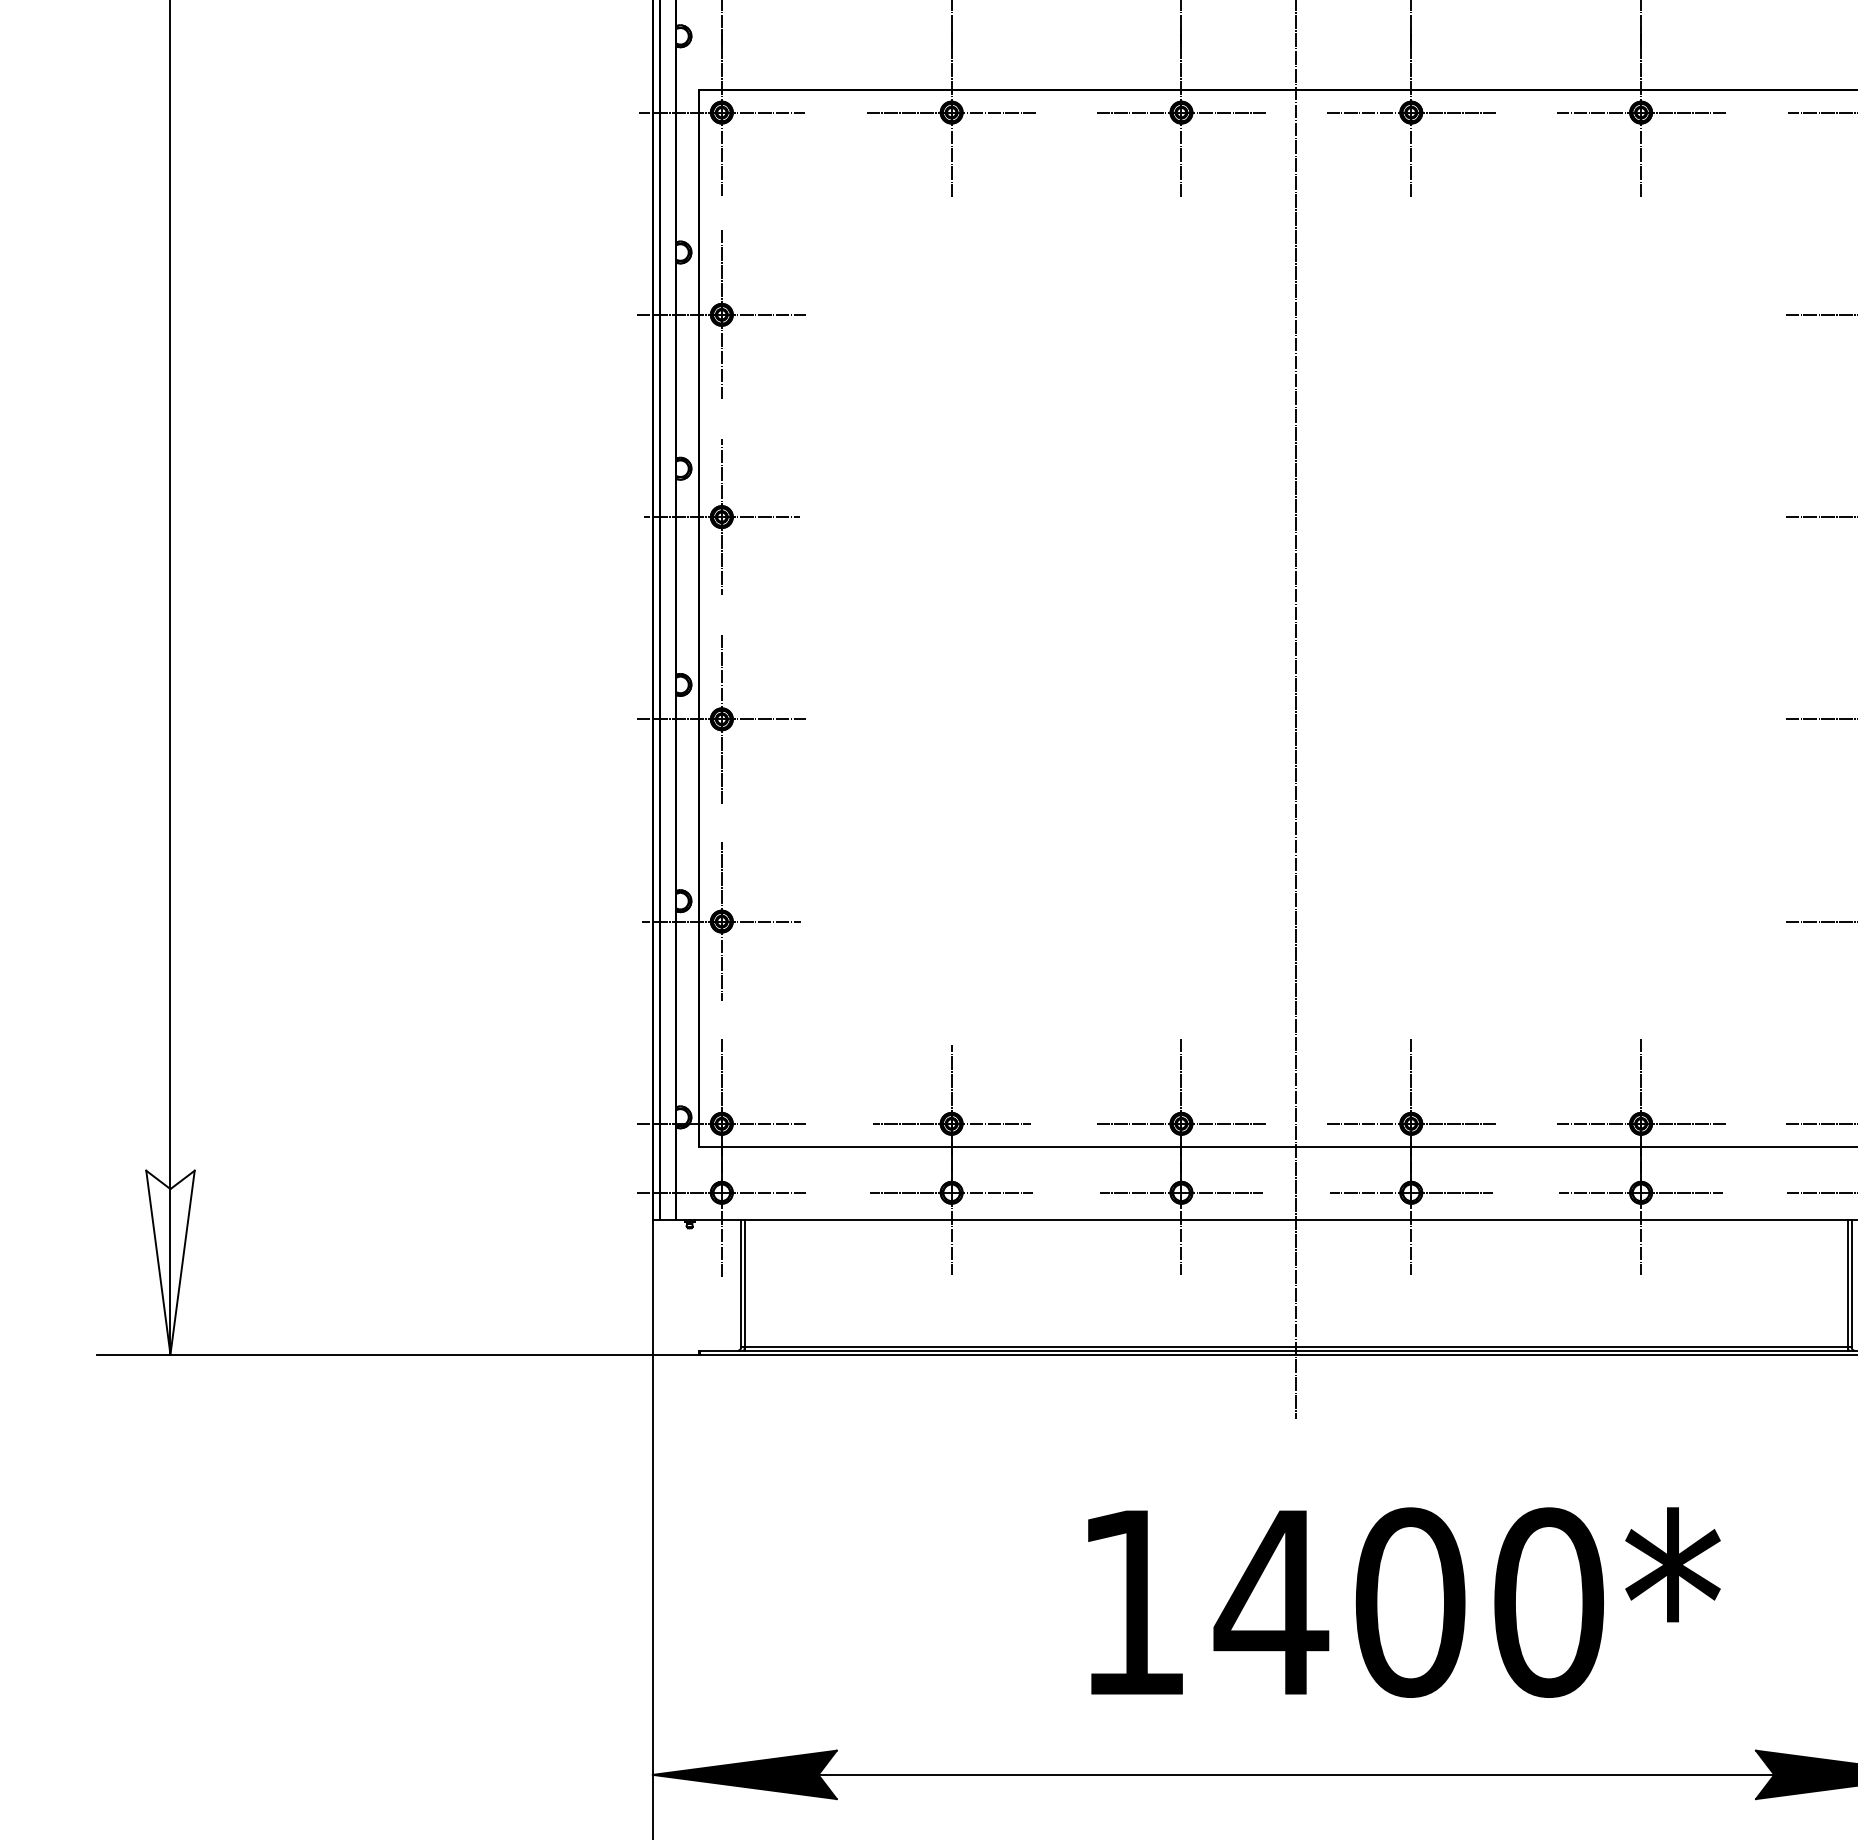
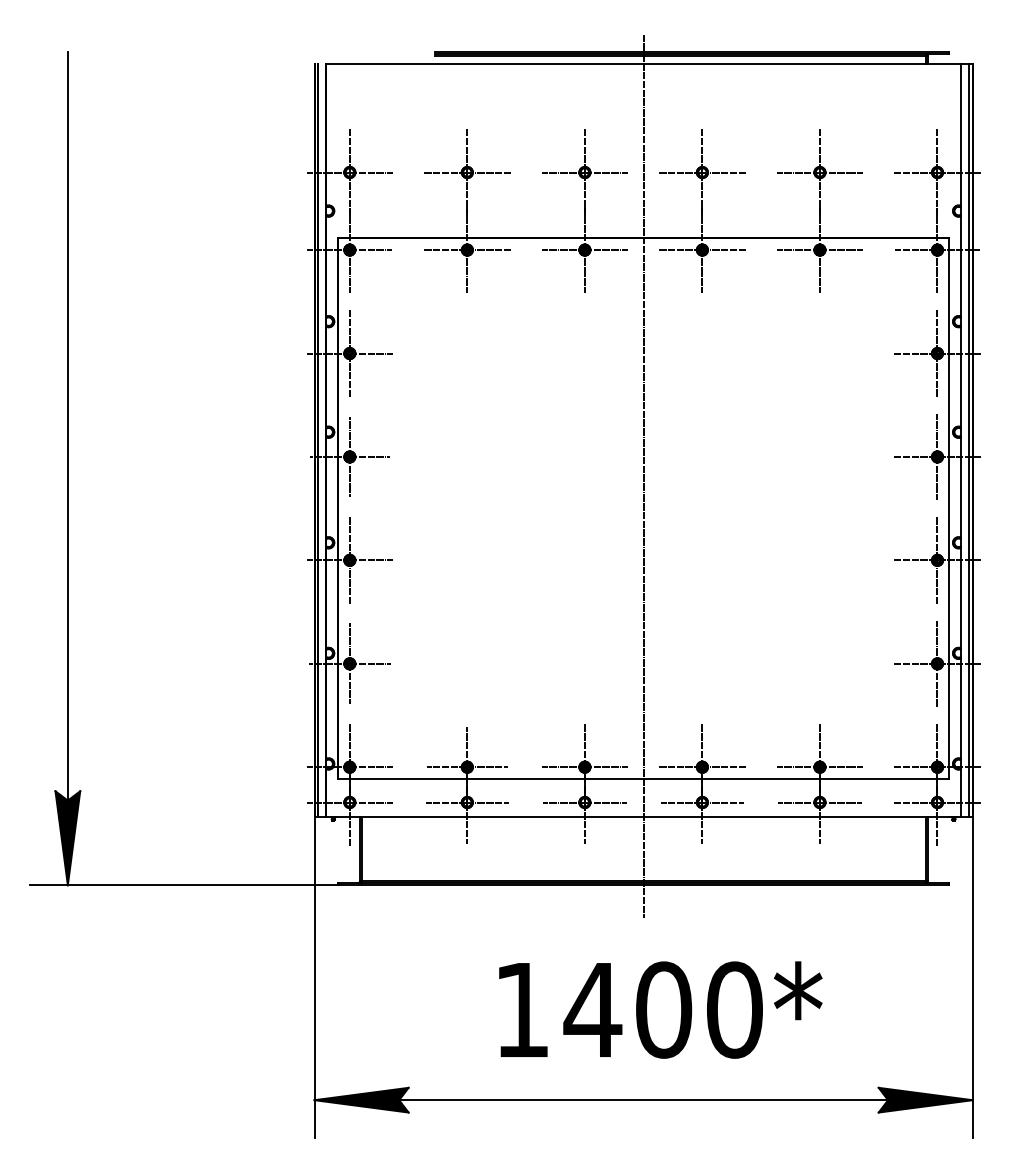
fill: (169, 1263) -> (67, 838), added
text: (1403, 1601) -> (660, 1009), moved

